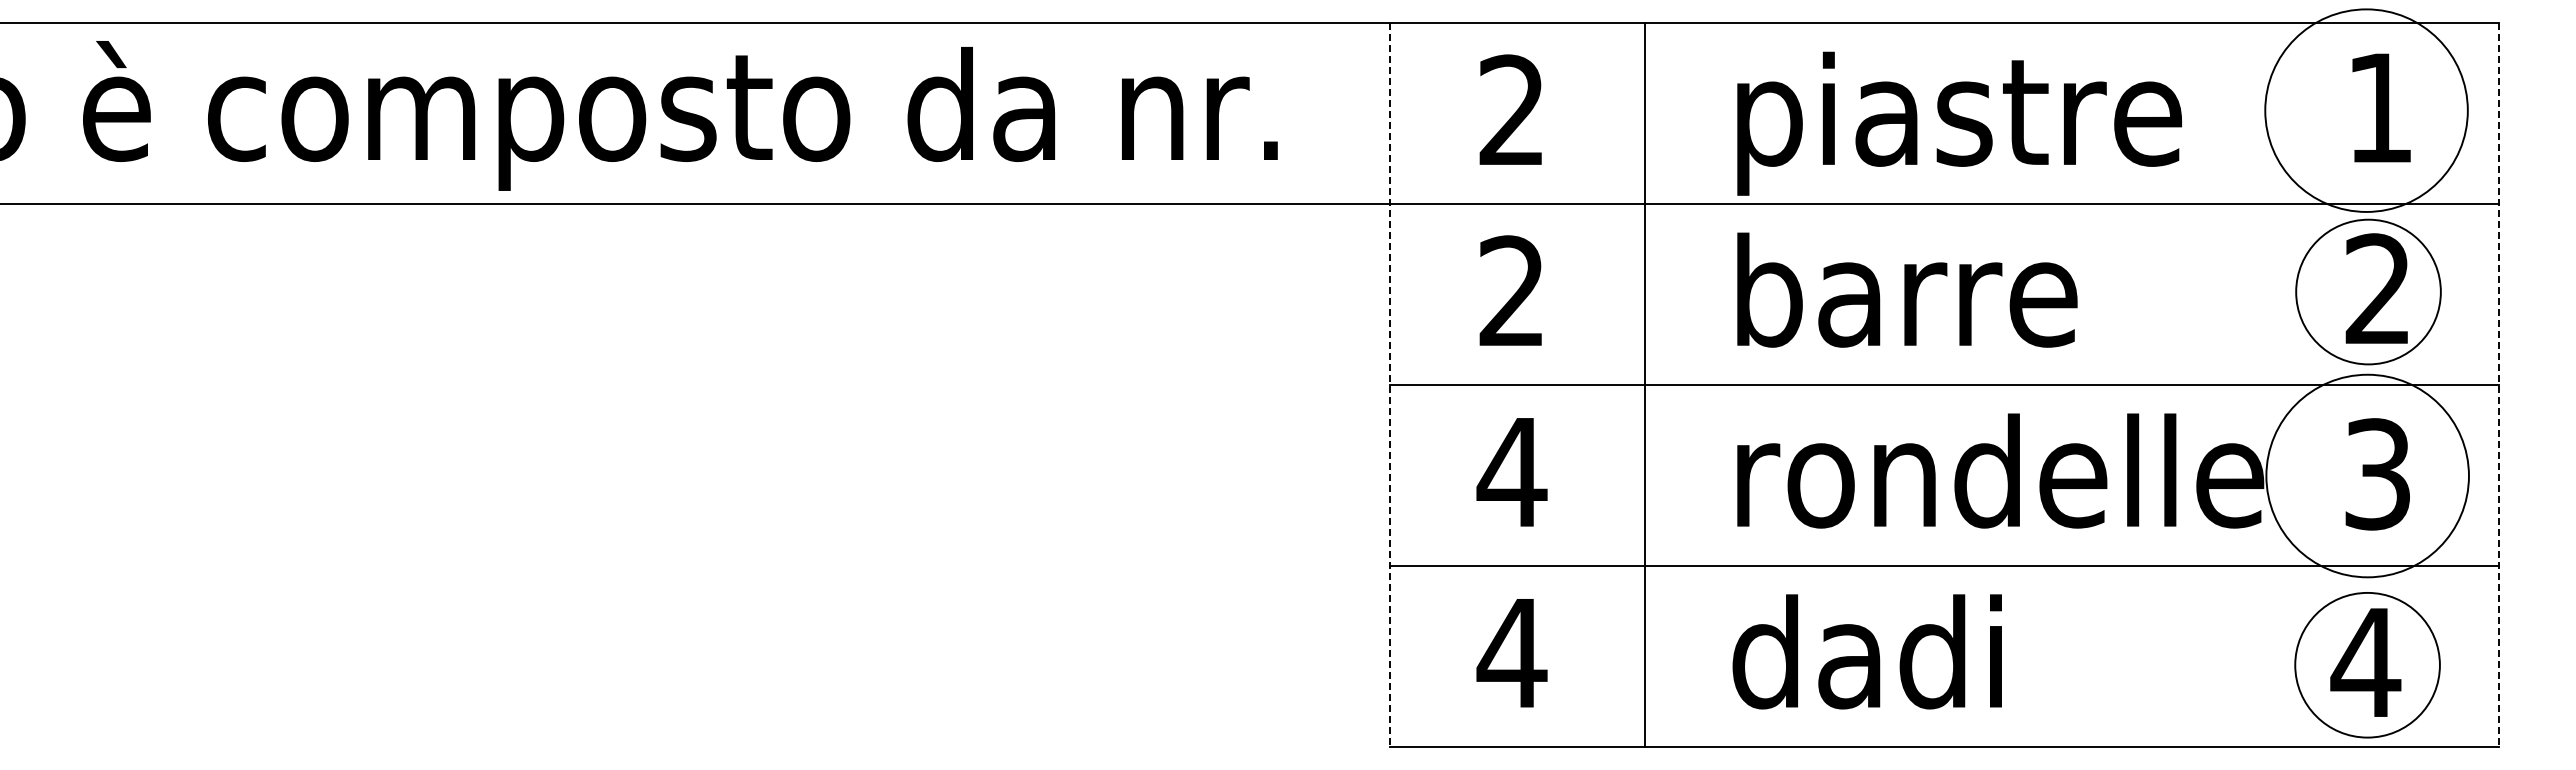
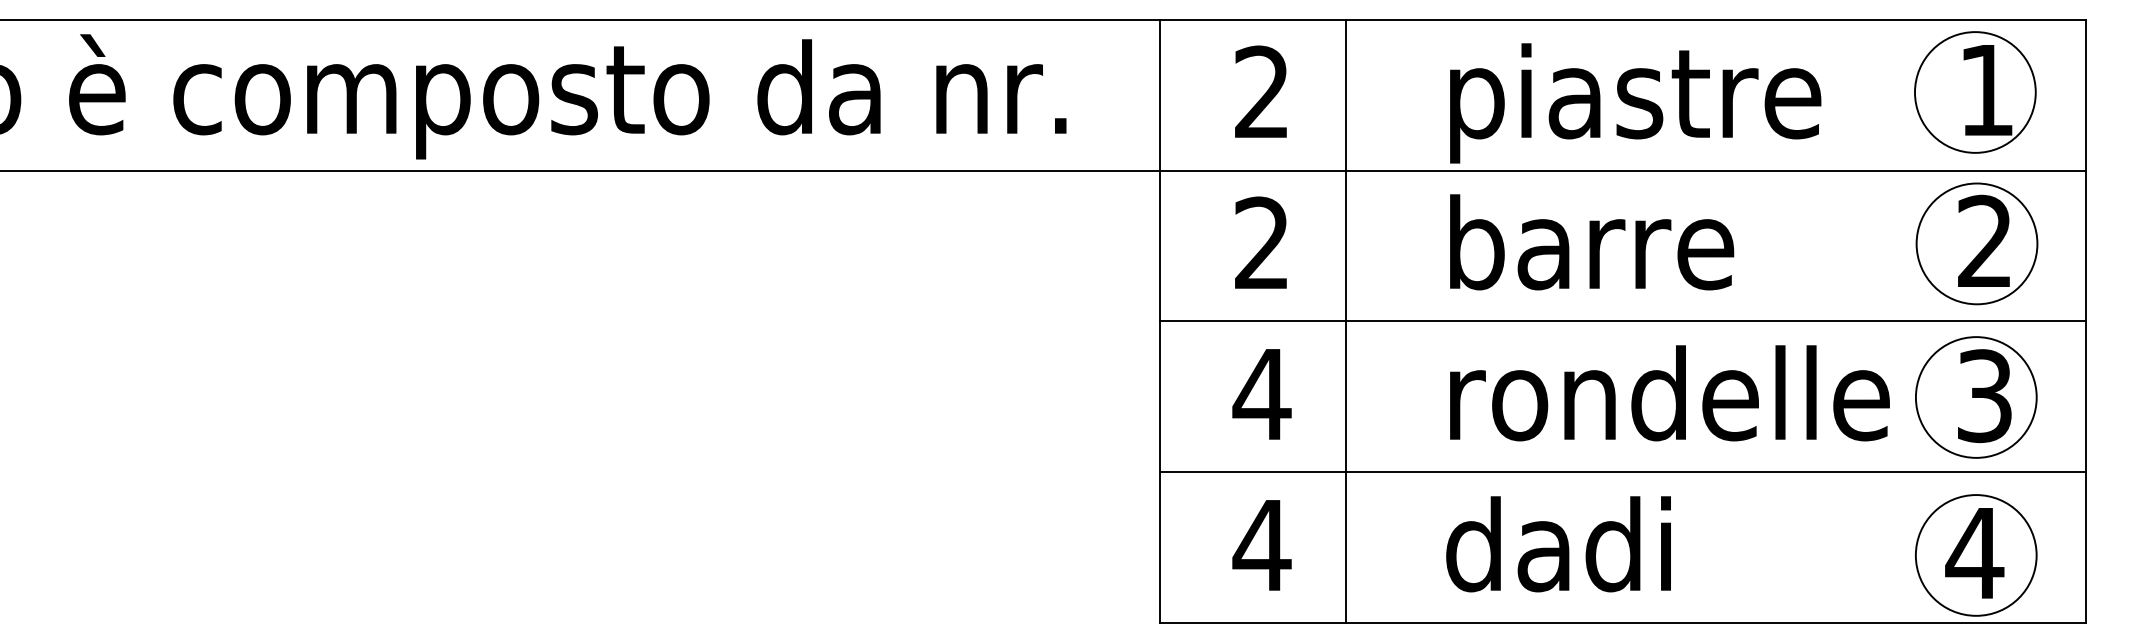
circle: (2366, 110) -> (1975, 92), size x0.71
line: (1390, 384) -> (1160, 321), dashed -> solid
line: (1644, 384) -> (1345, 321), moved
line: (2498, 384) -> (2085, 321), dashed -> solid
circle: (2367, 475) -> (1976, 397), size x0.71

